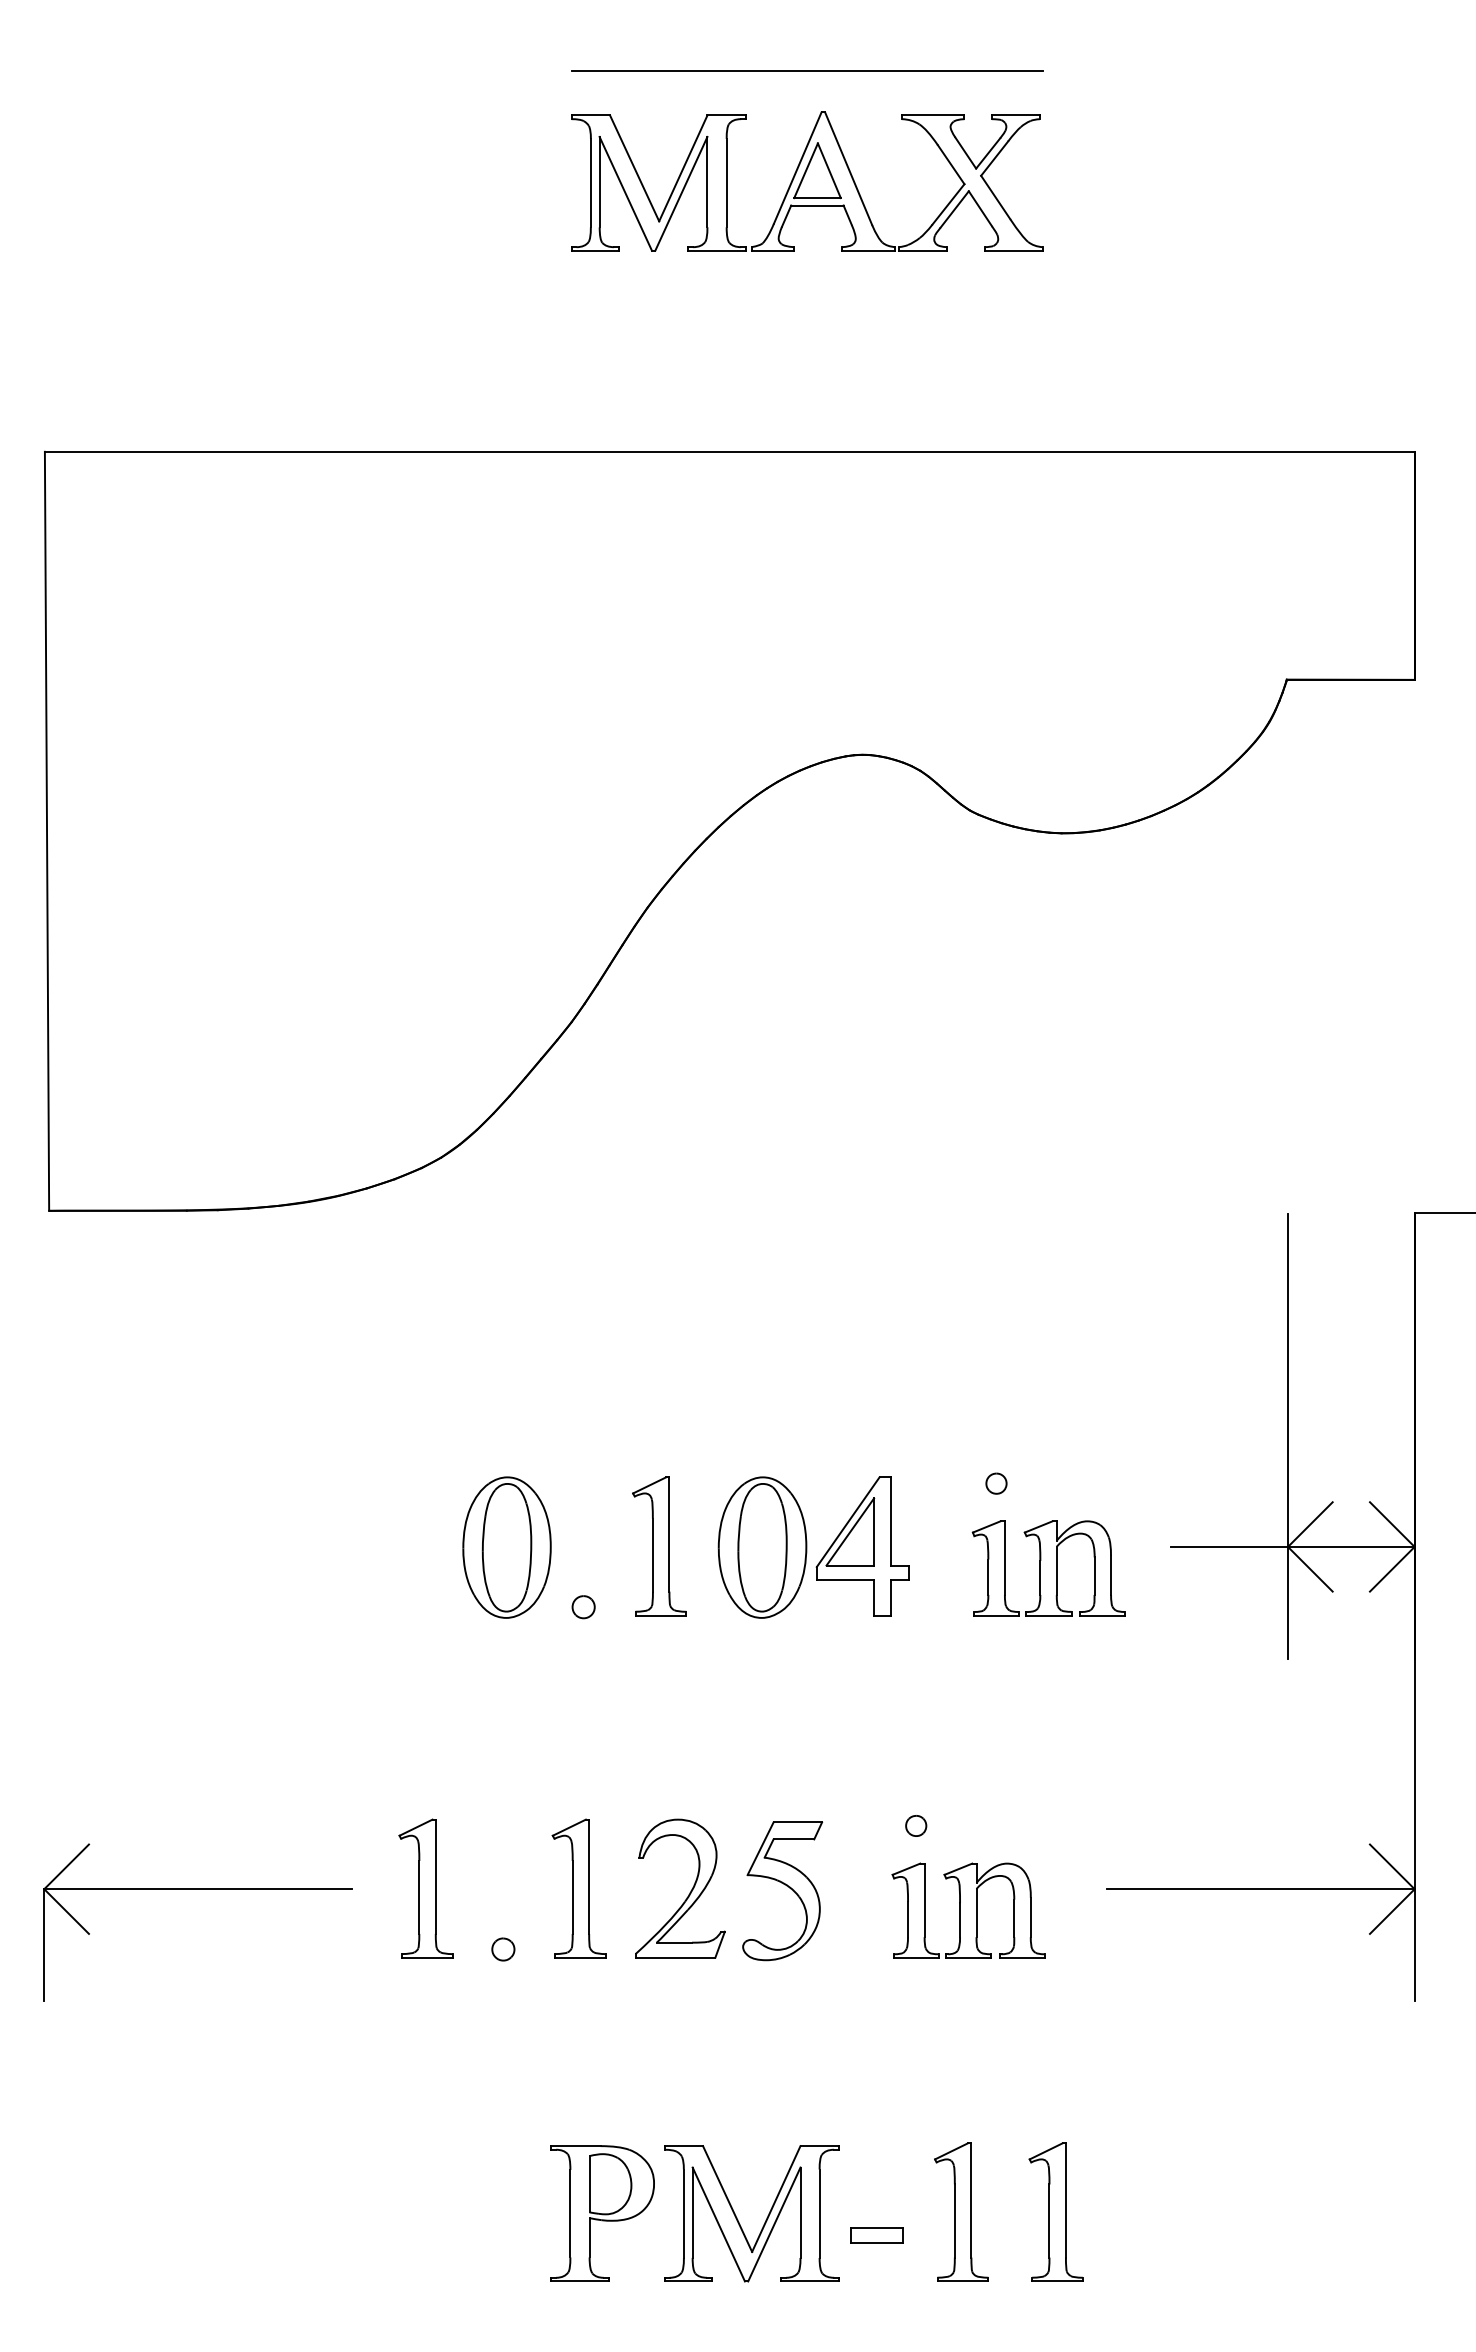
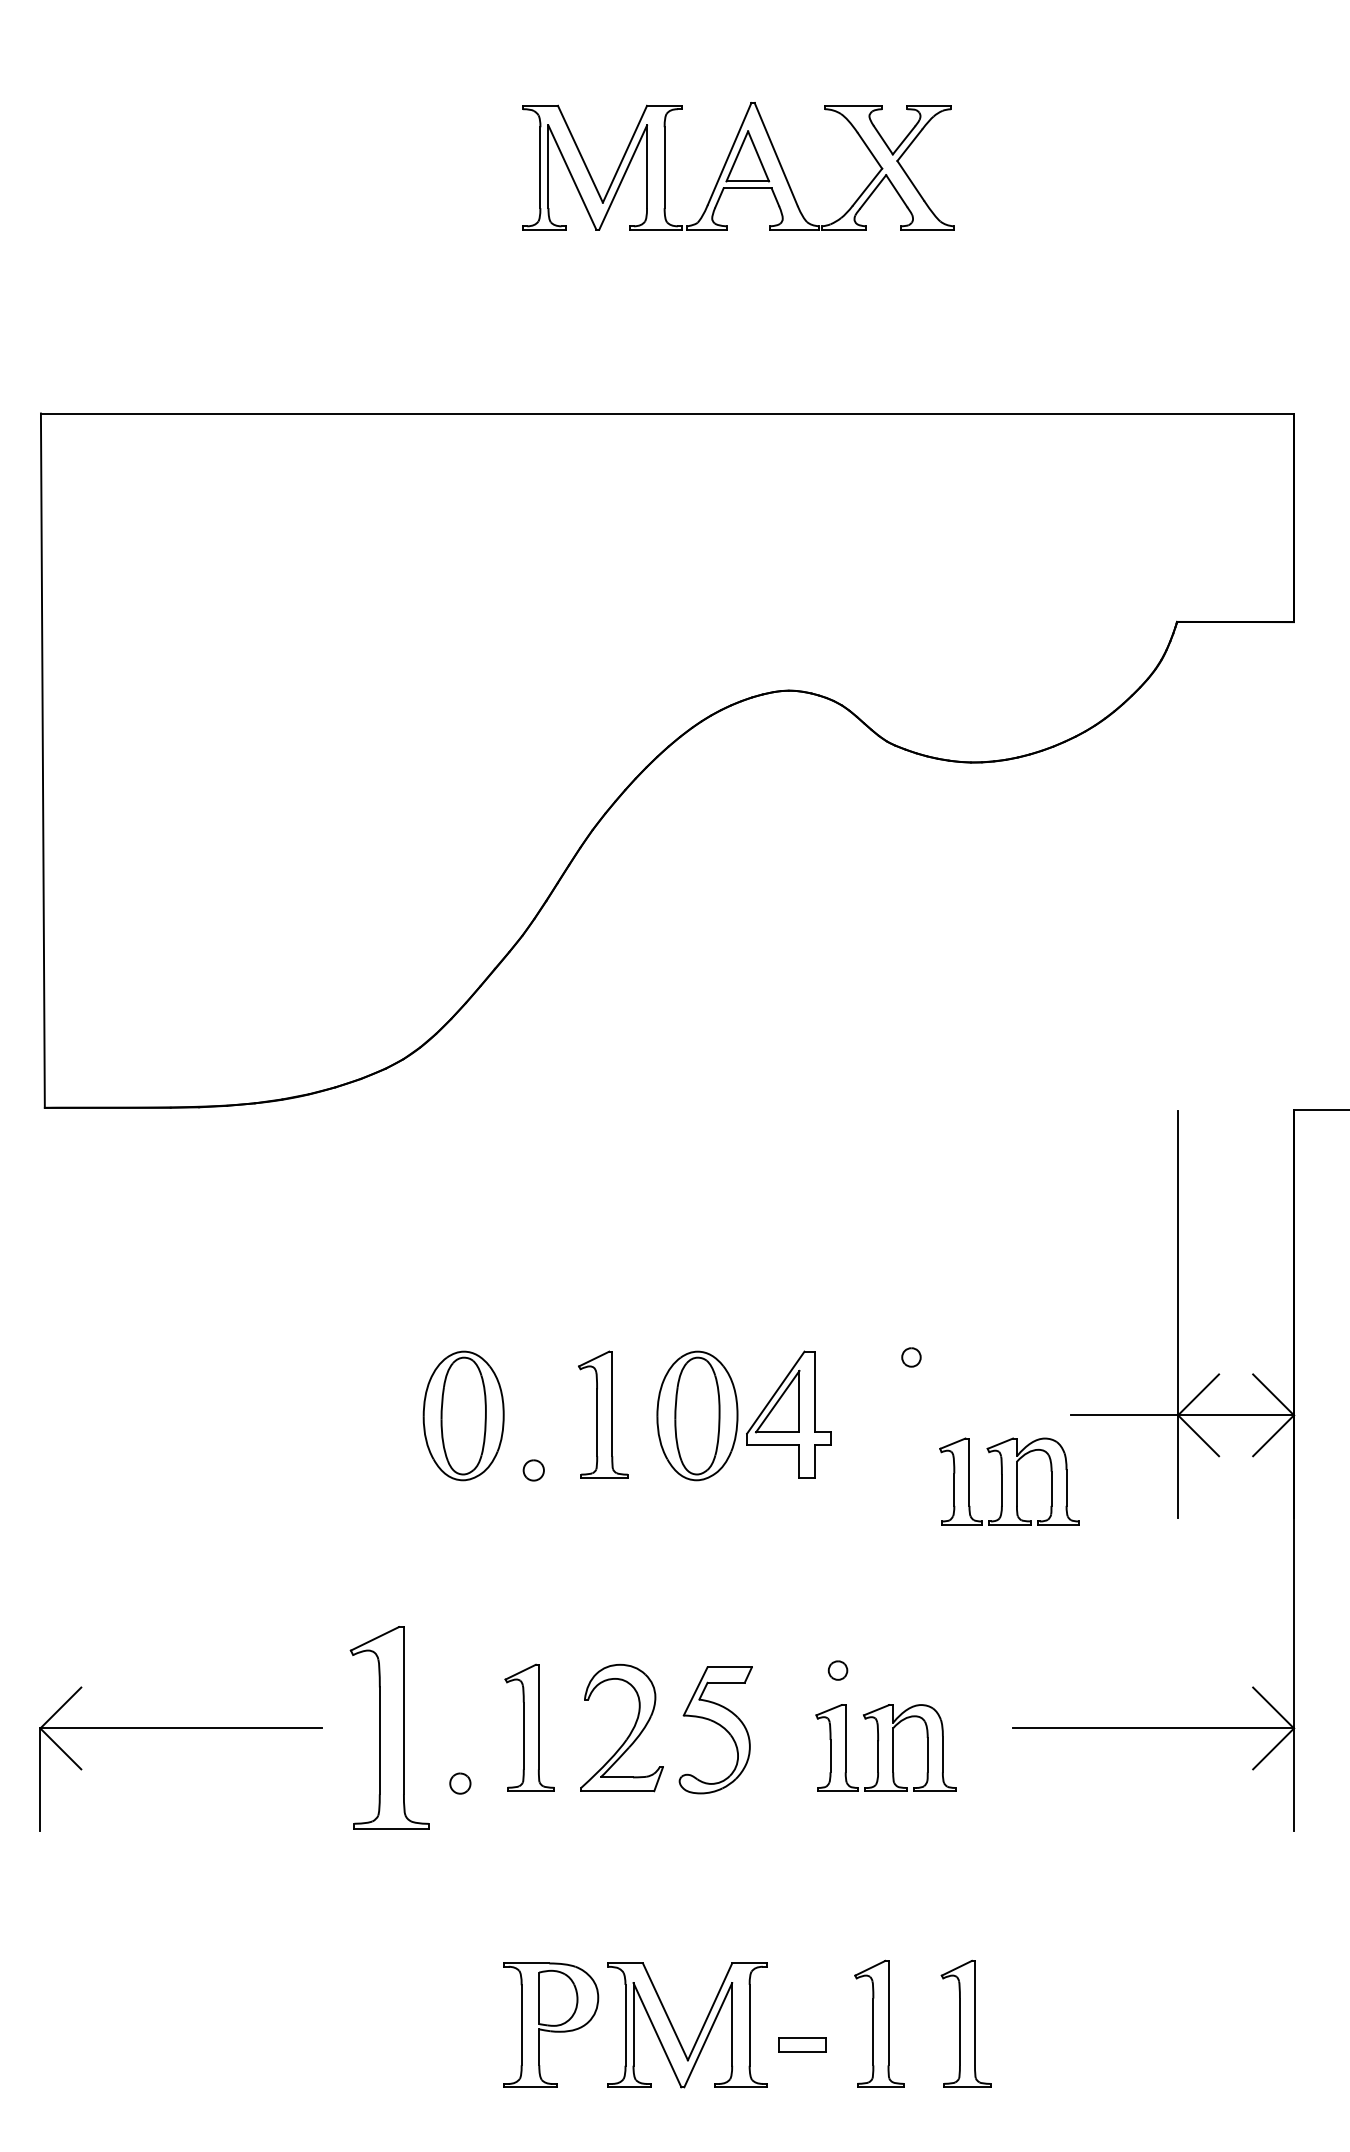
line: (807, 70) -> (738, 64), removed
part: (1048, 1568) -> (1009, 1481), moved
part: (425, 1888) -> (389, 1727), size x1.6

